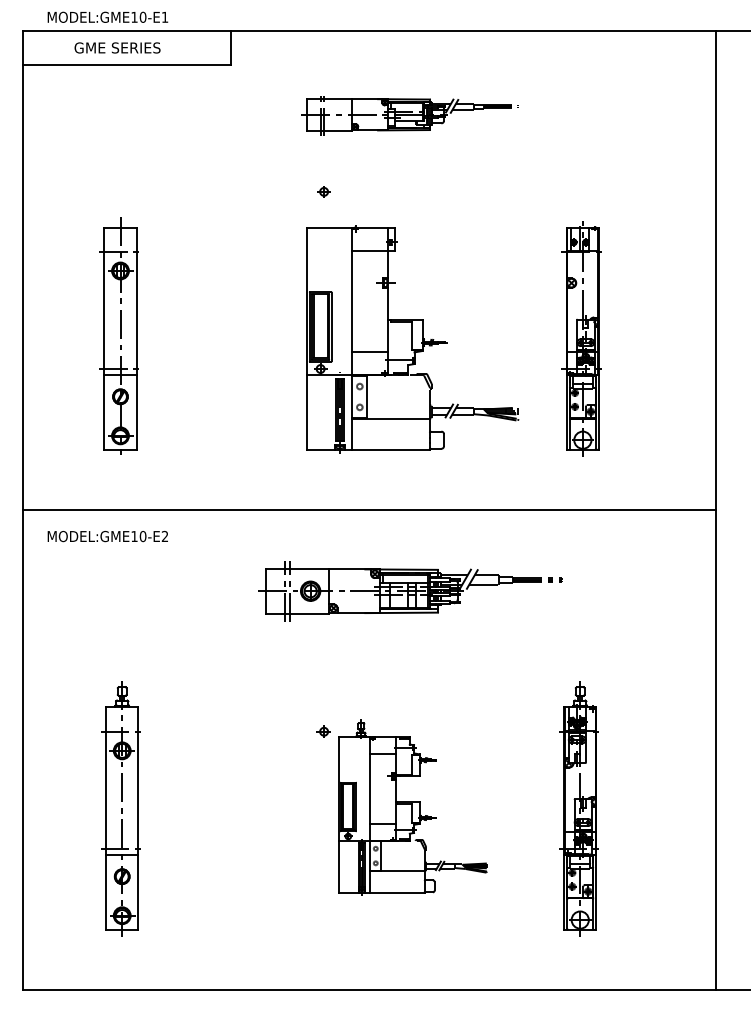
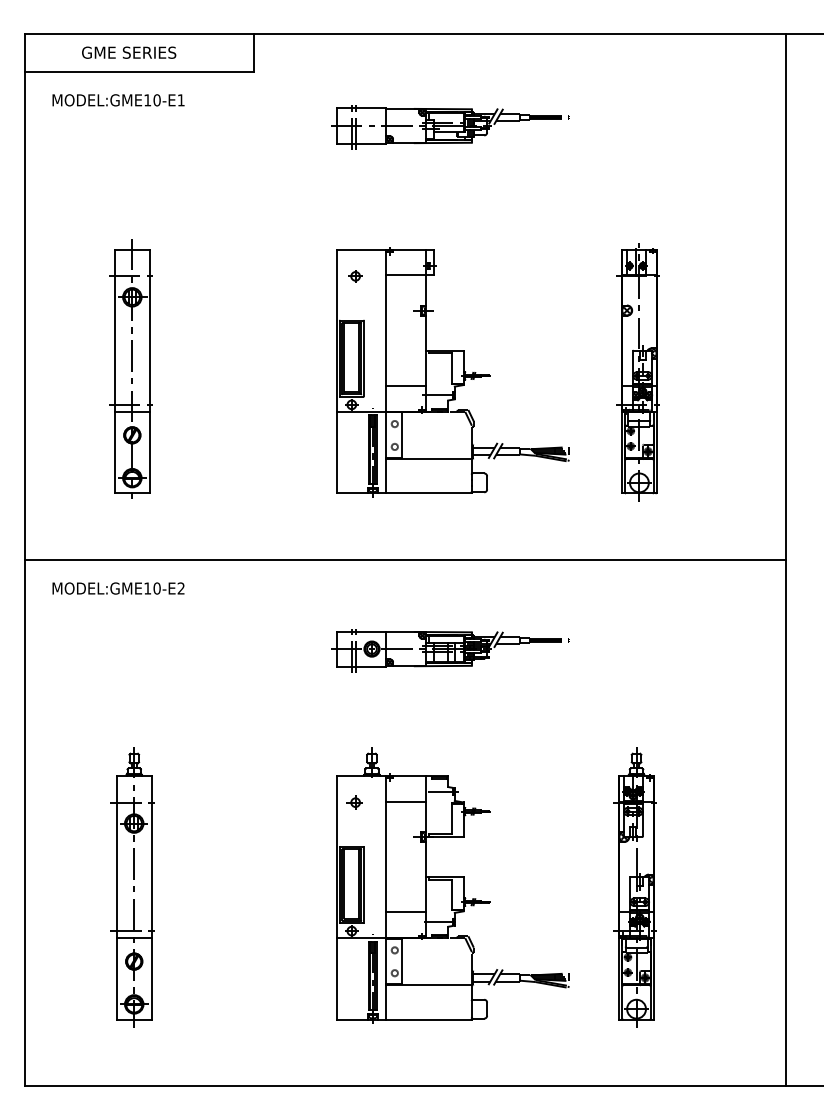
text: (107, 16) -> (118, 99), moved
part: (323, 191) -> (354, 275), moved
part: (409, 592) -> (449, 649), size x0.71
part: (412, 807) -> (452, 885), size x1.43

